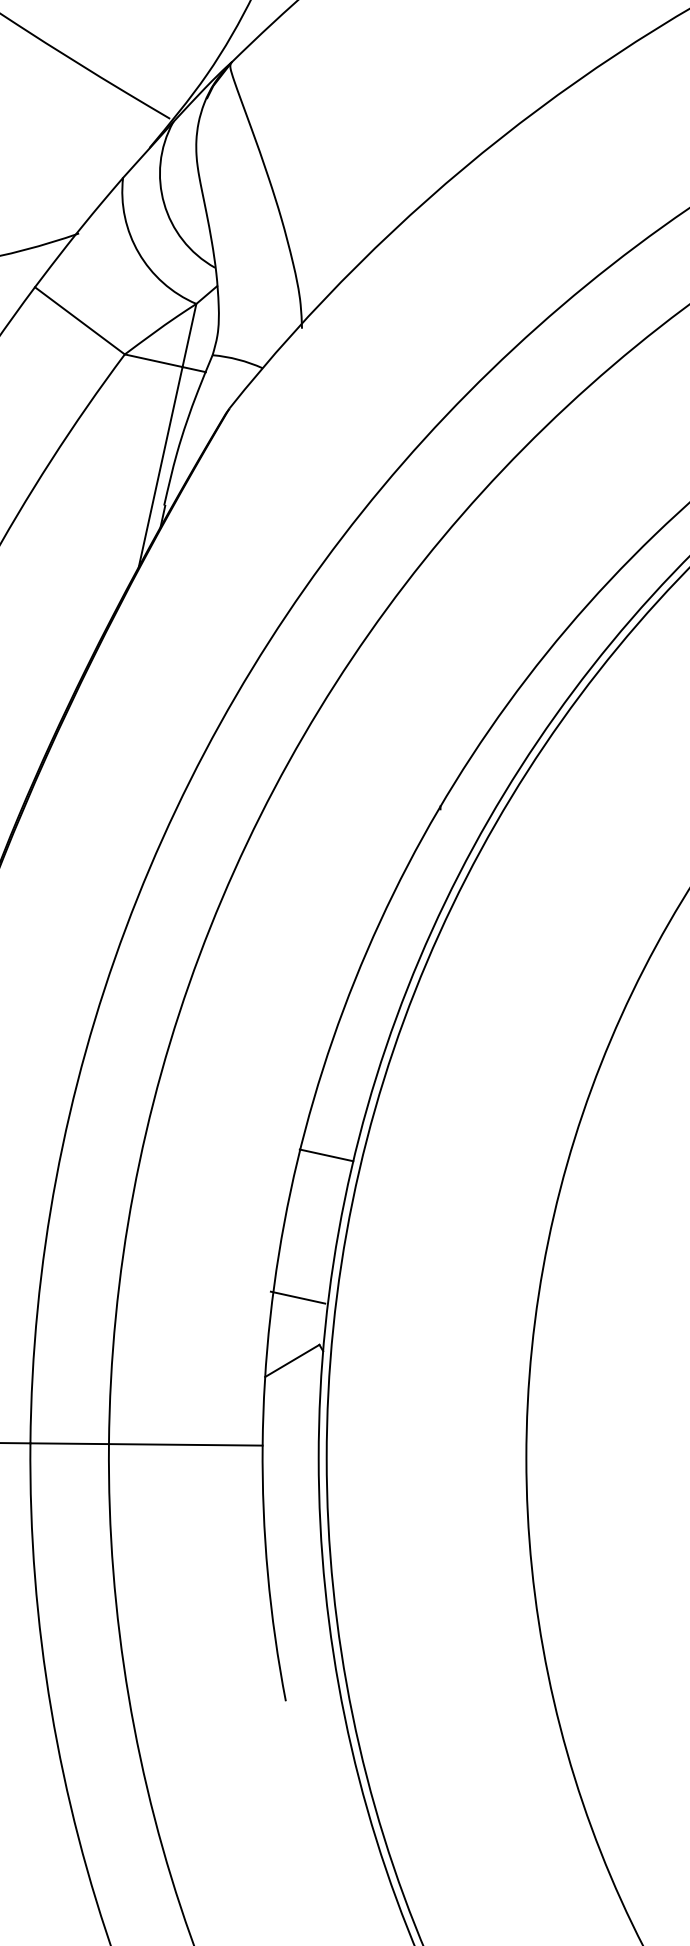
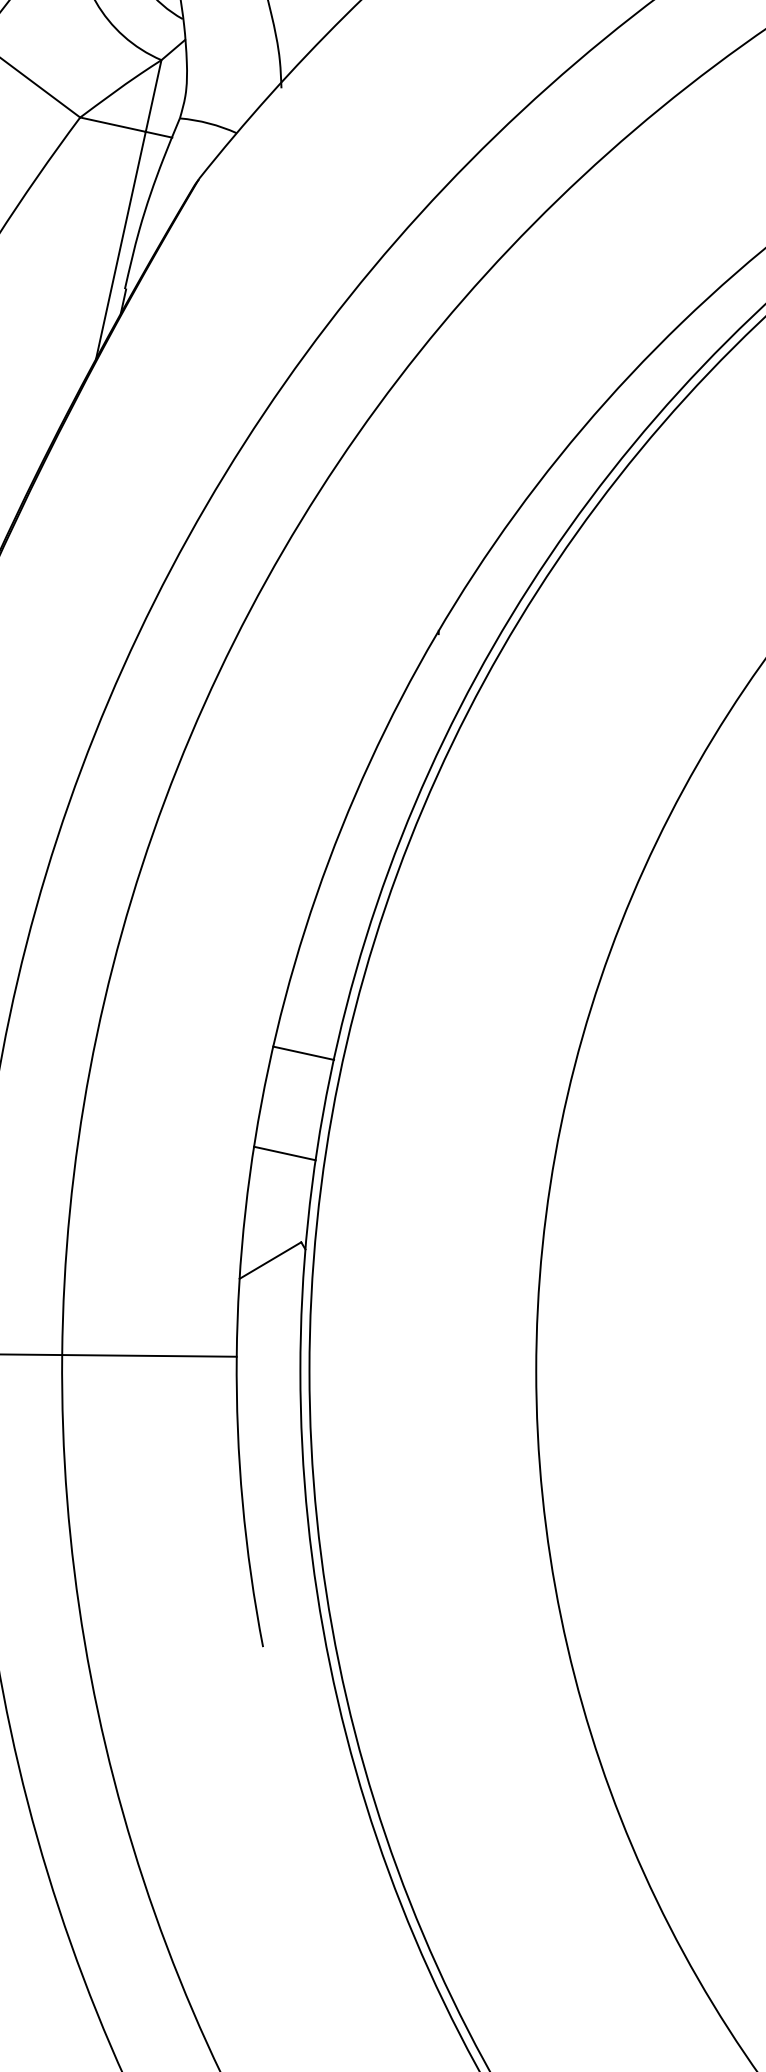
line: (326, 1155) -> (303, 1053), moved
line: (297, 1297) -> (284, 1153), moved

